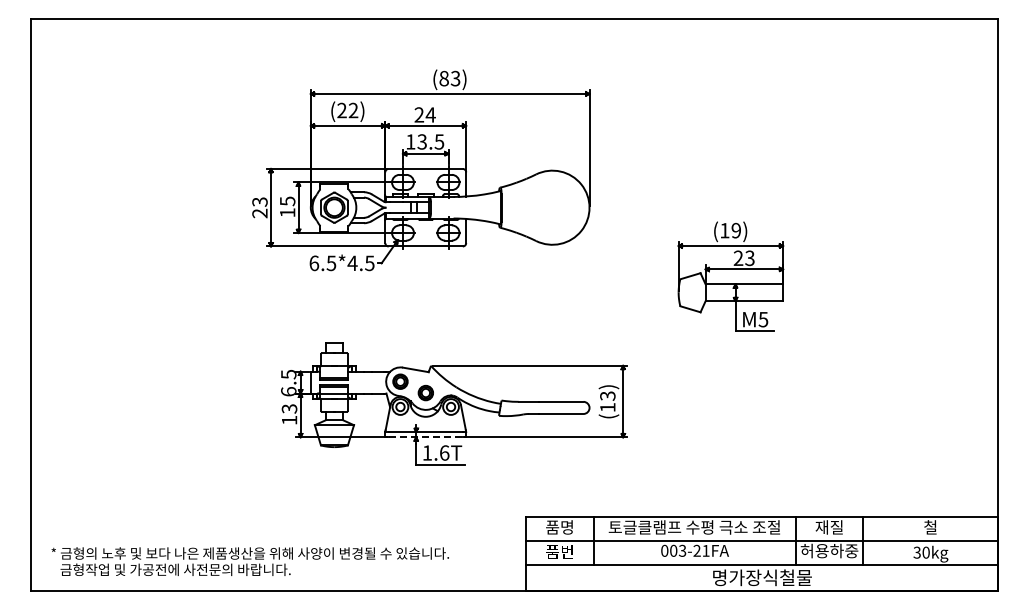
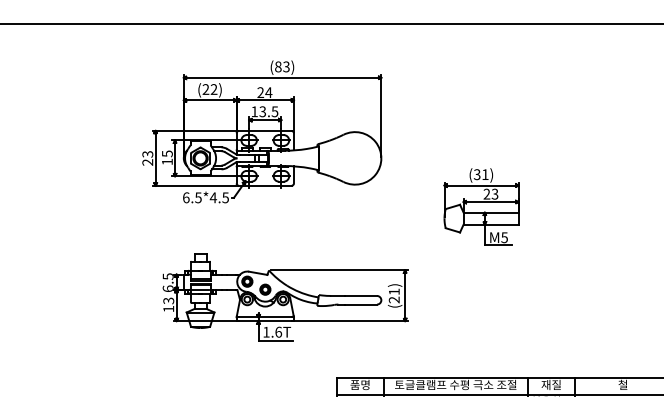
text: (730, 230) -> (481, 174), (19) -> (31)
text: (607, 401) -> (394, 295), (13) -> (21)
line: (426, 437) -> (265, 321), dashed -> solid

